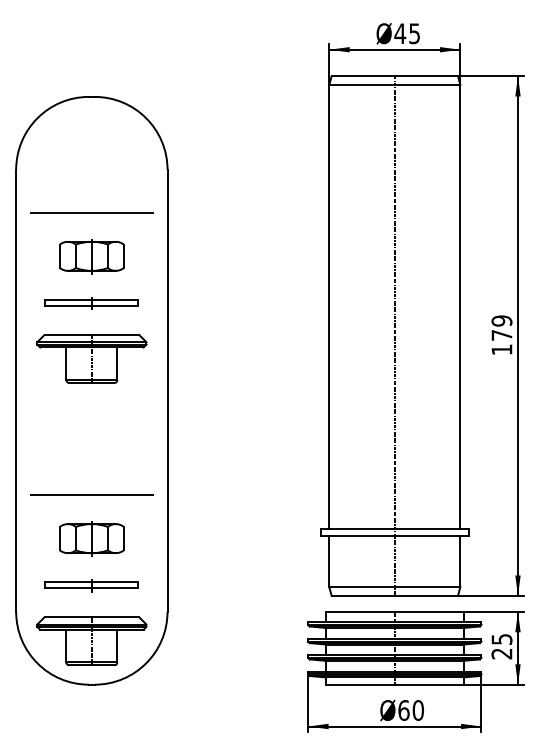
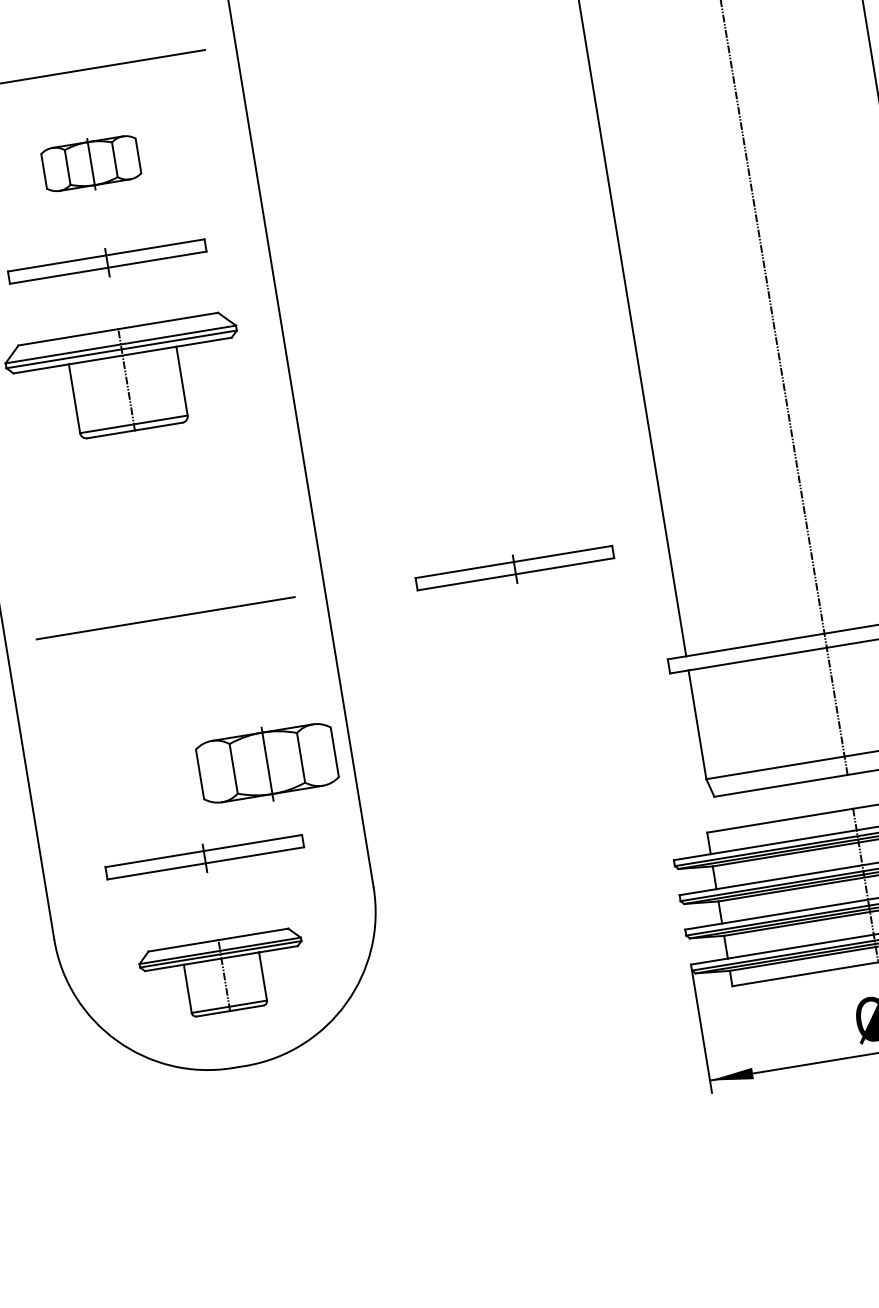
part: (91, 256) -> (90, 163), size x0.7
part: (256, 475) -> (514, 568), added
line: (91, 494) -> (164, 617), moved
part: (91, 538) -> (266, 763), moved
part: (91, 641) -> (223, 976), size x0.7

